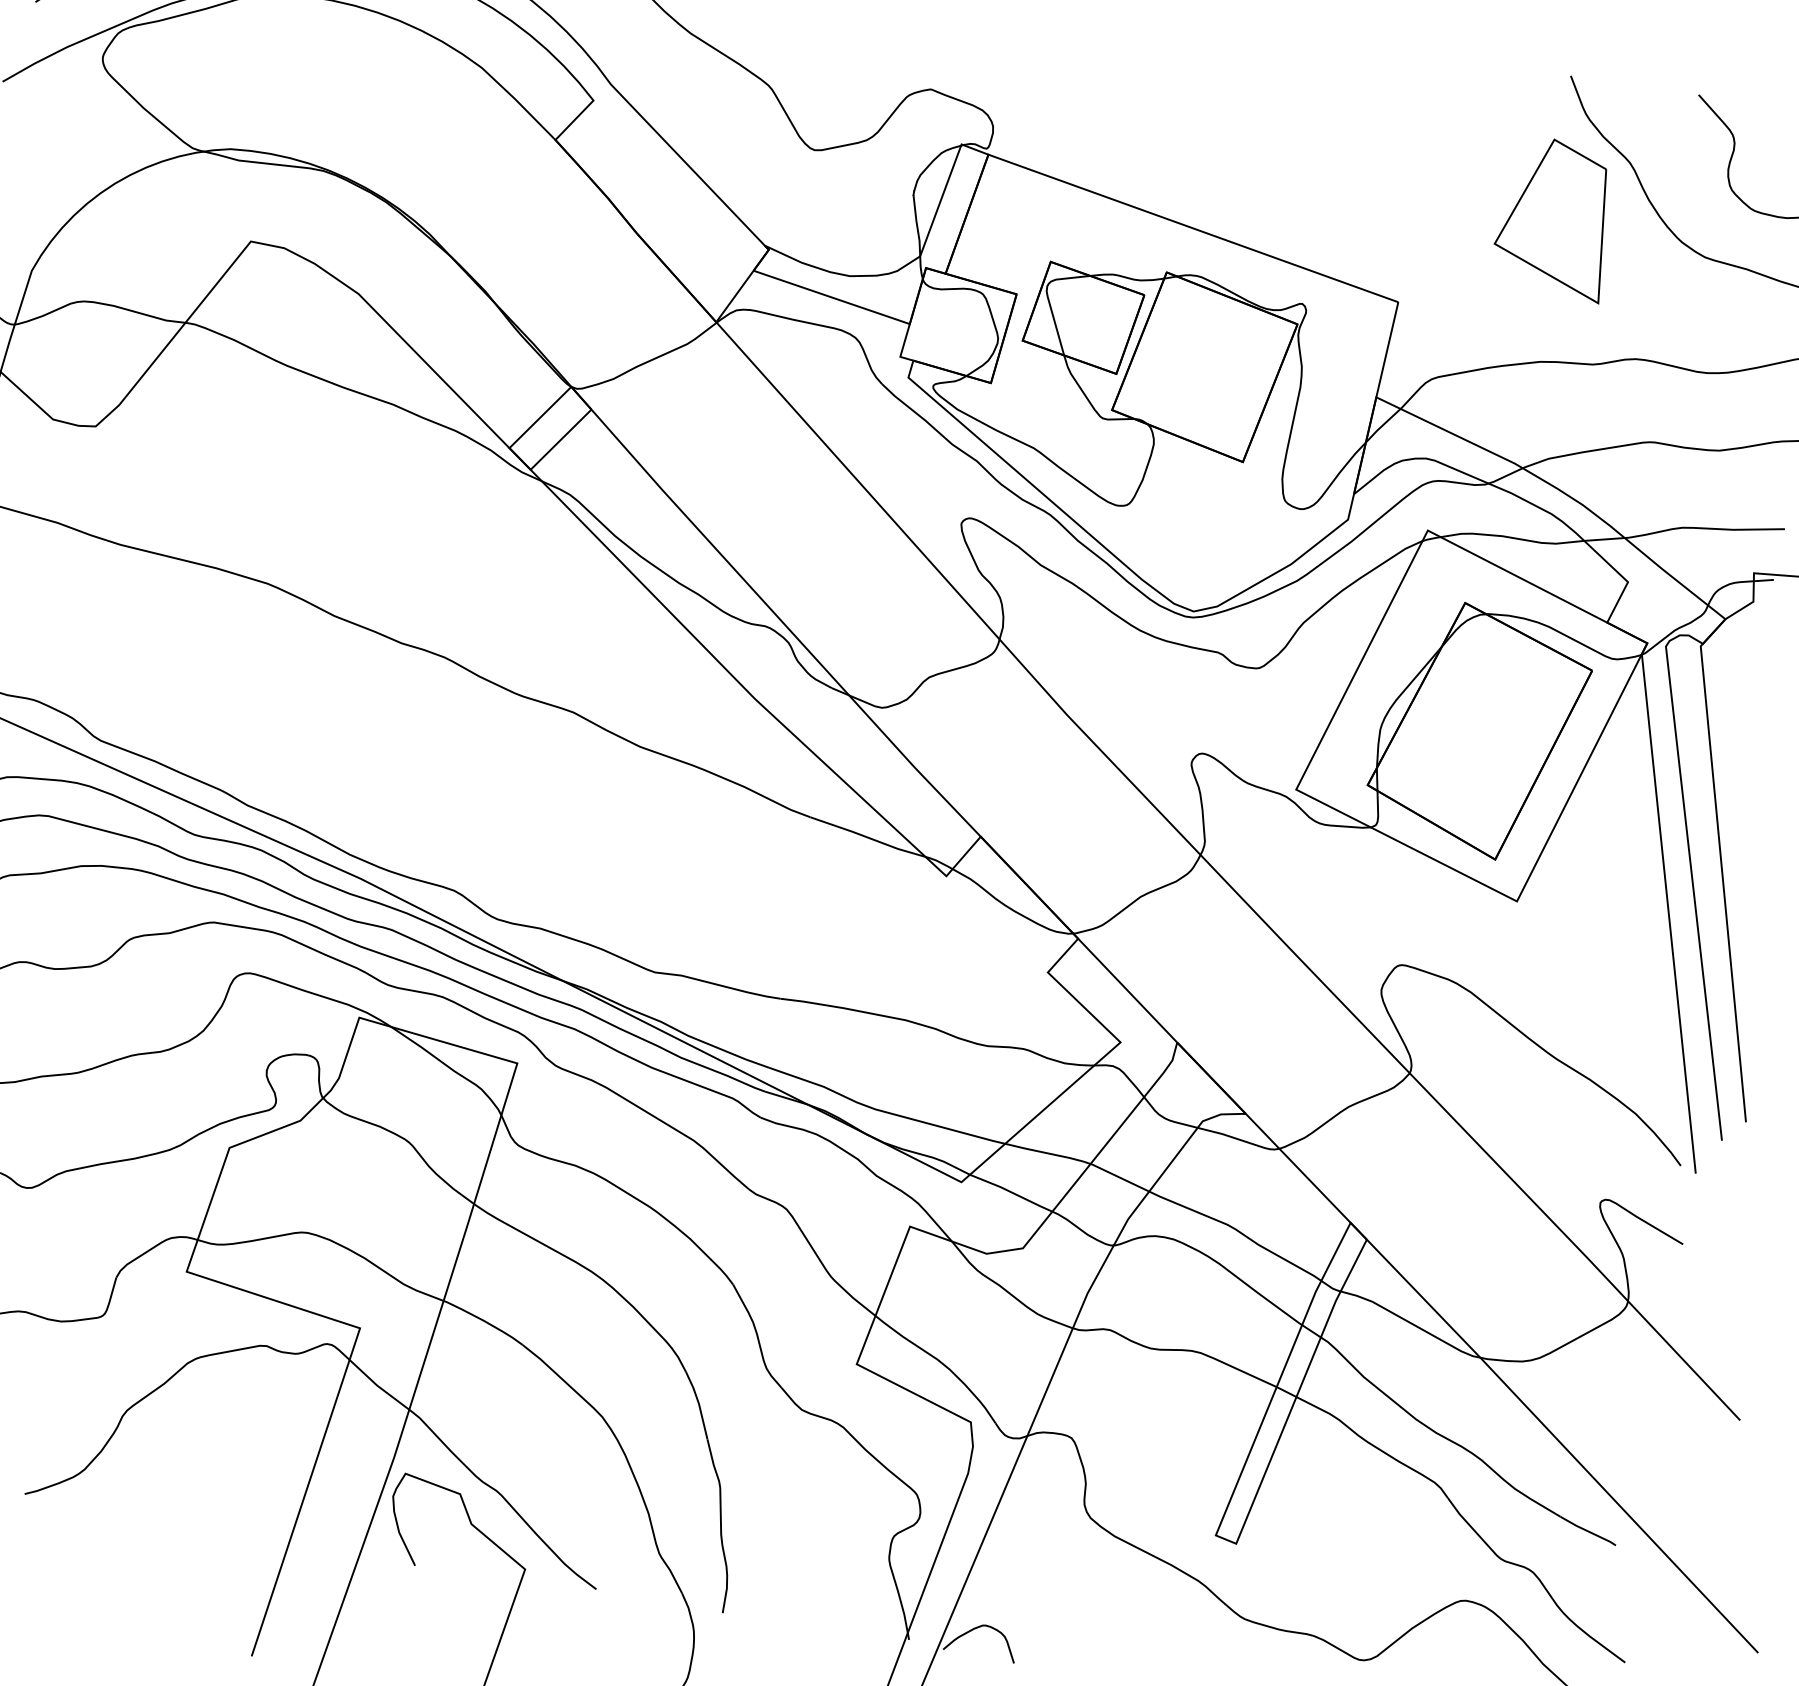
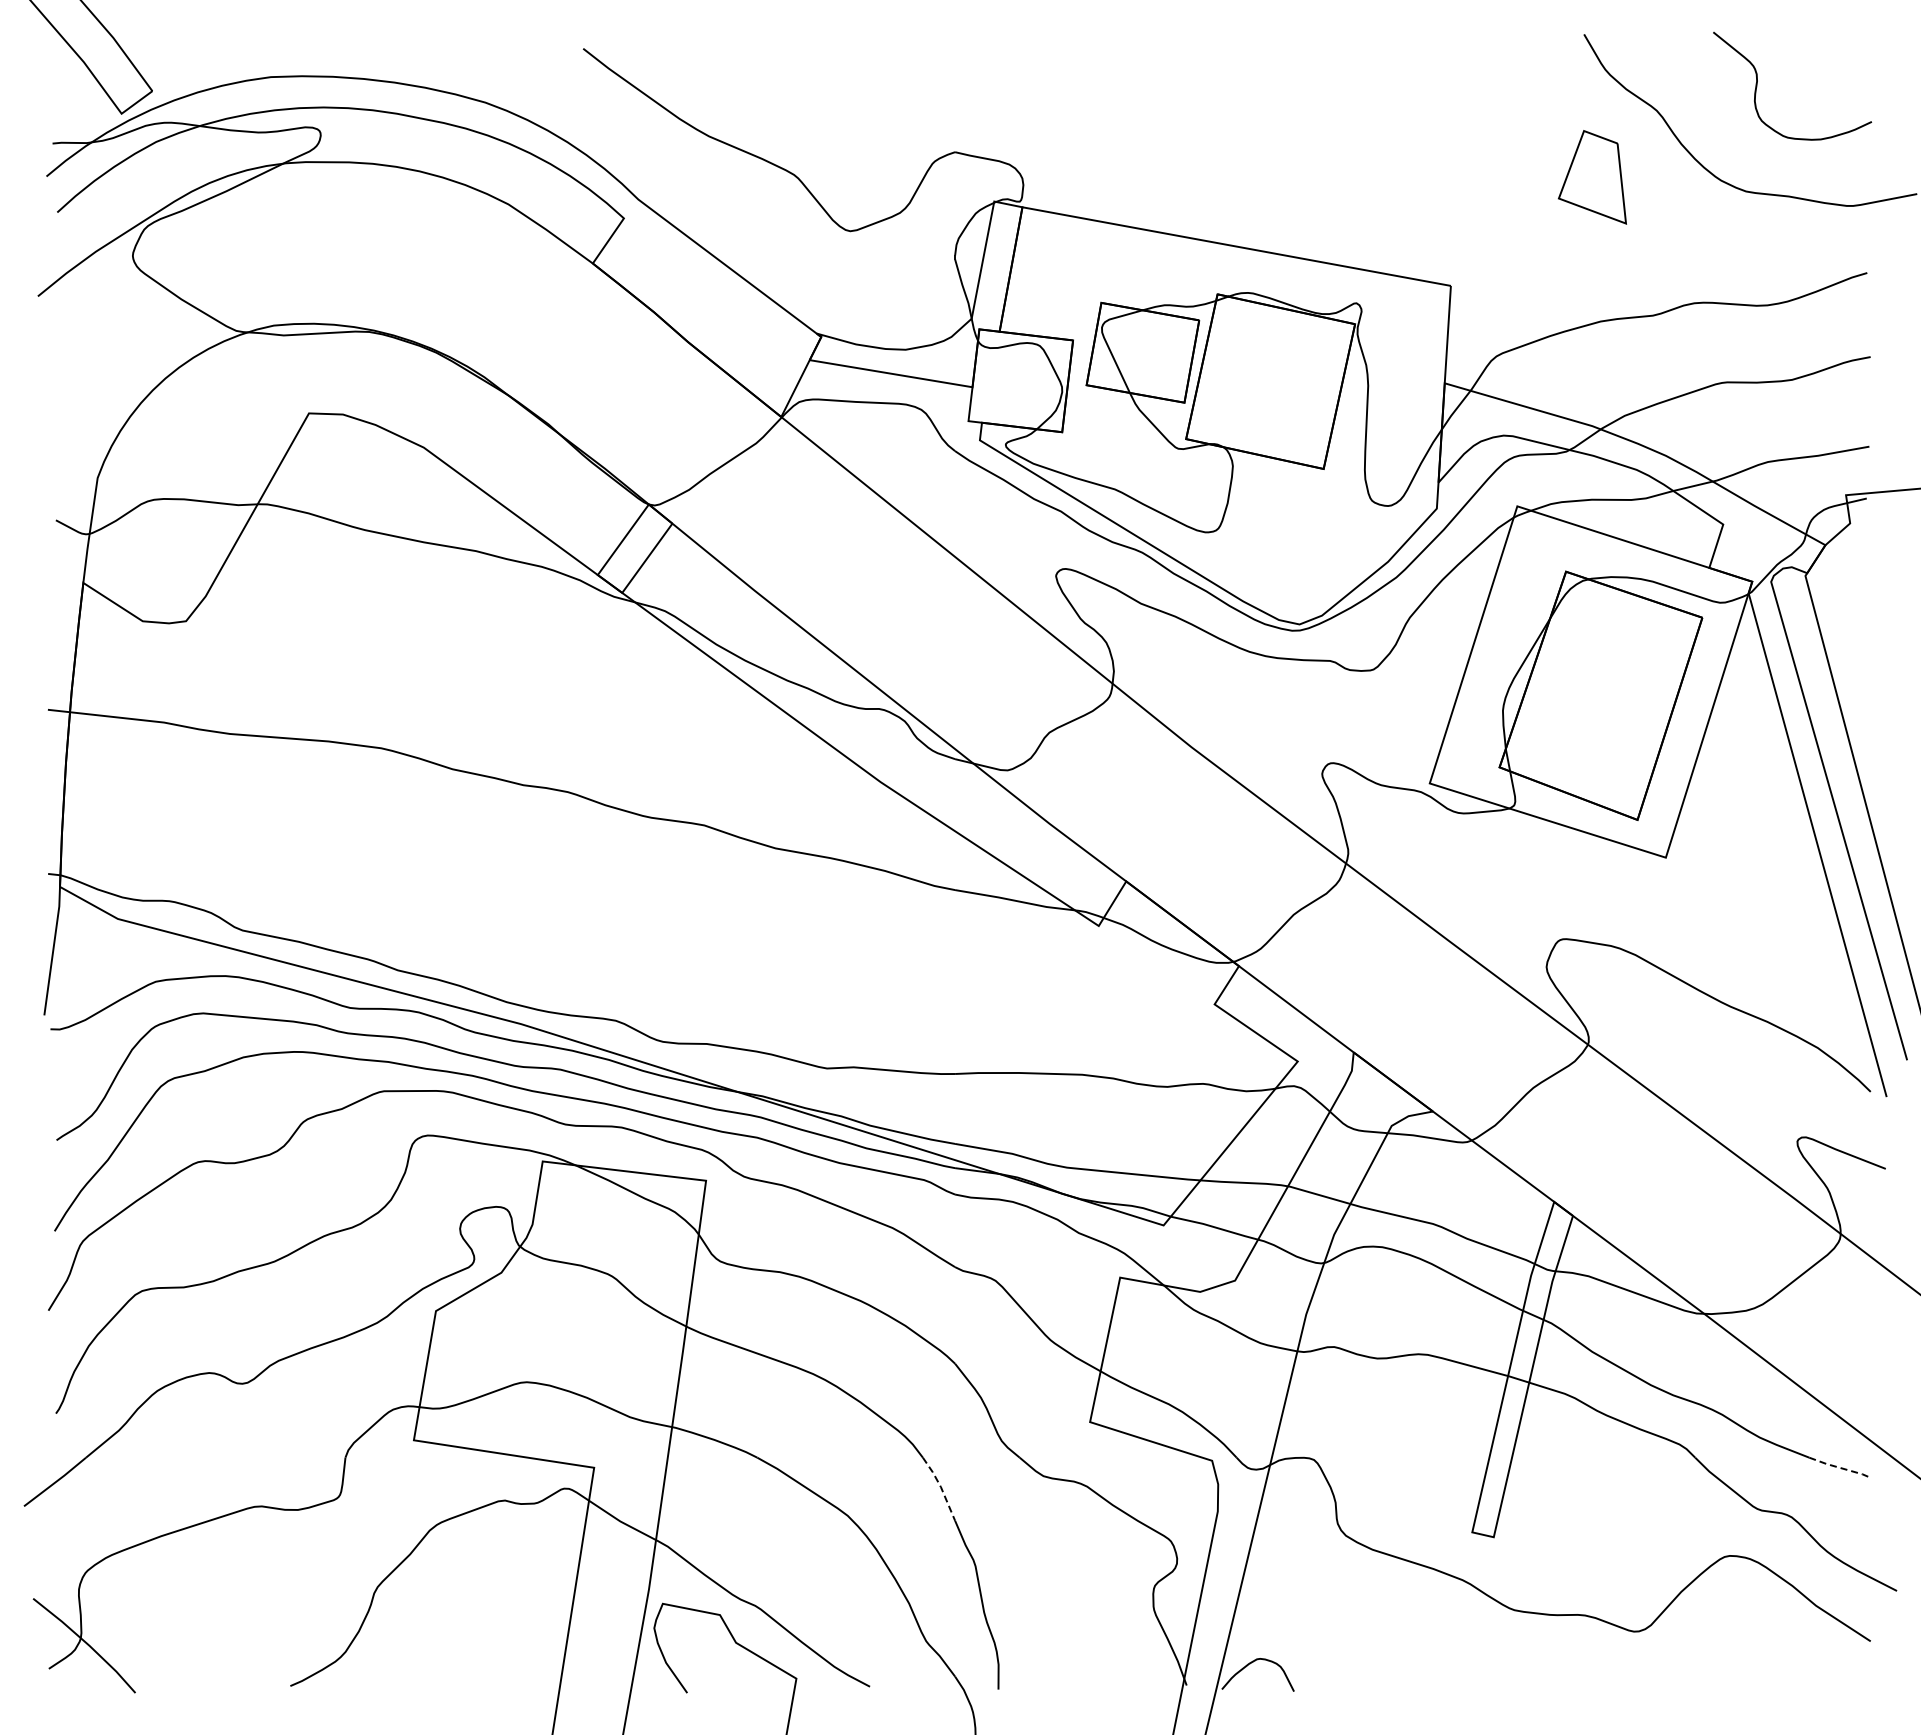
part: (1555, 218) -> (1592, 177), size x0.6
line: (698, 1404) -> (940, 1487), solid -> dashed
line: (1587, 1531) -> (1838, 1467), solid -> dashed

